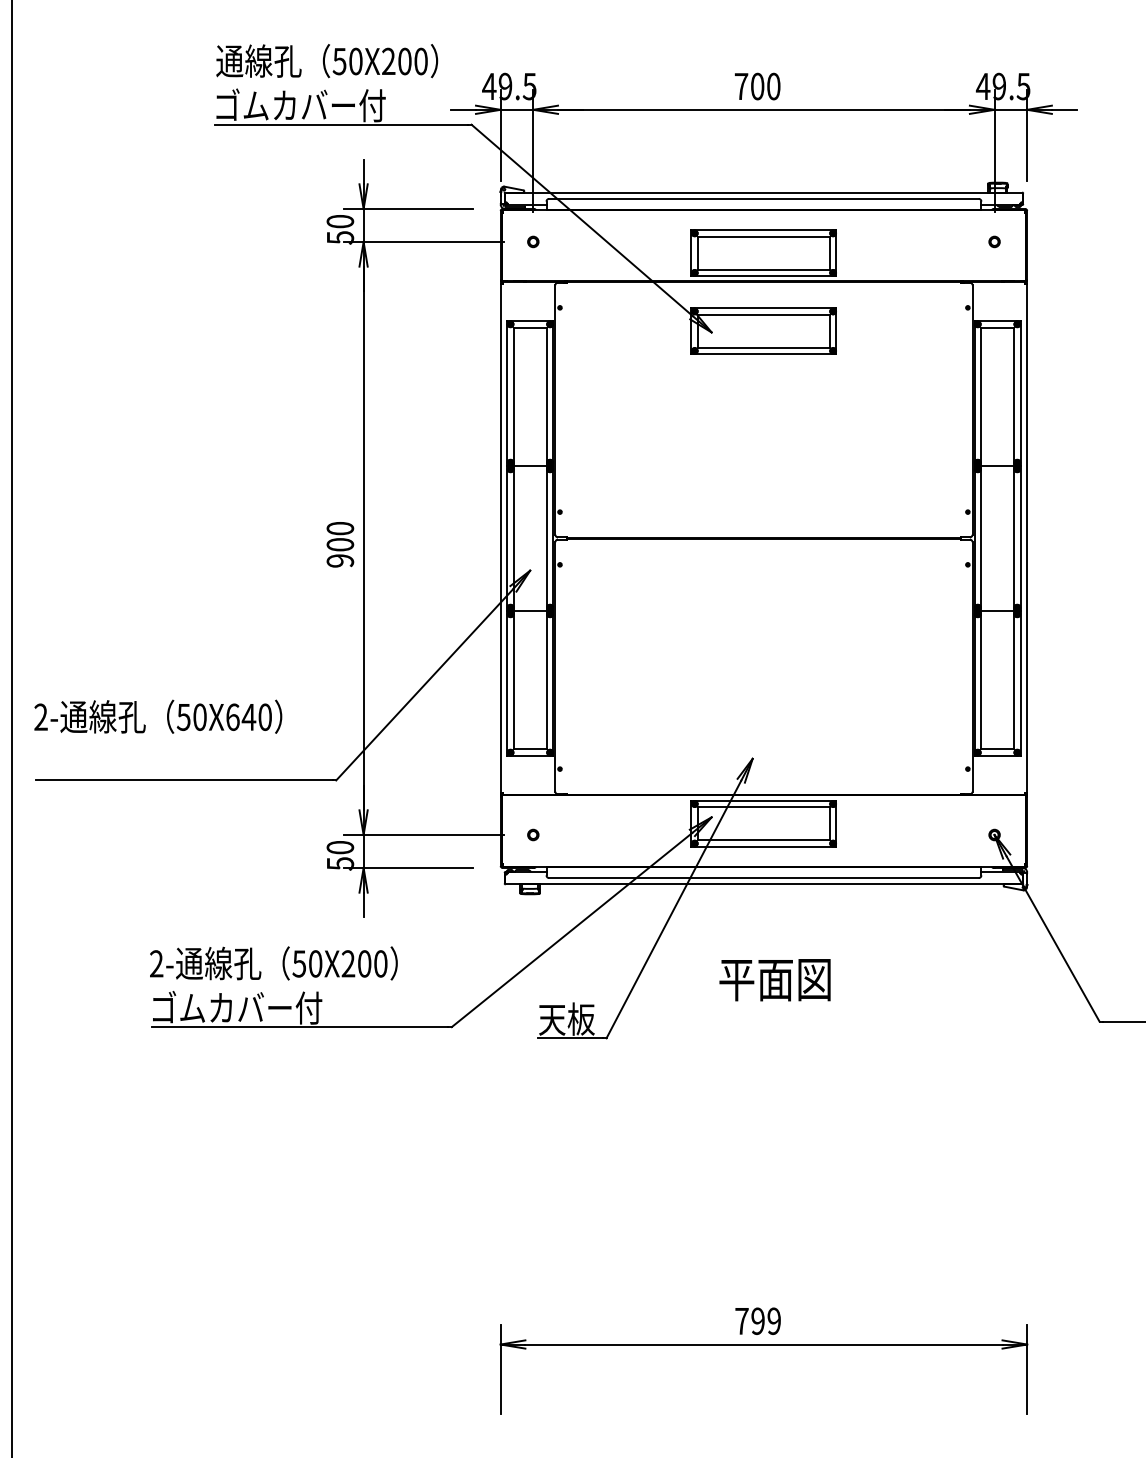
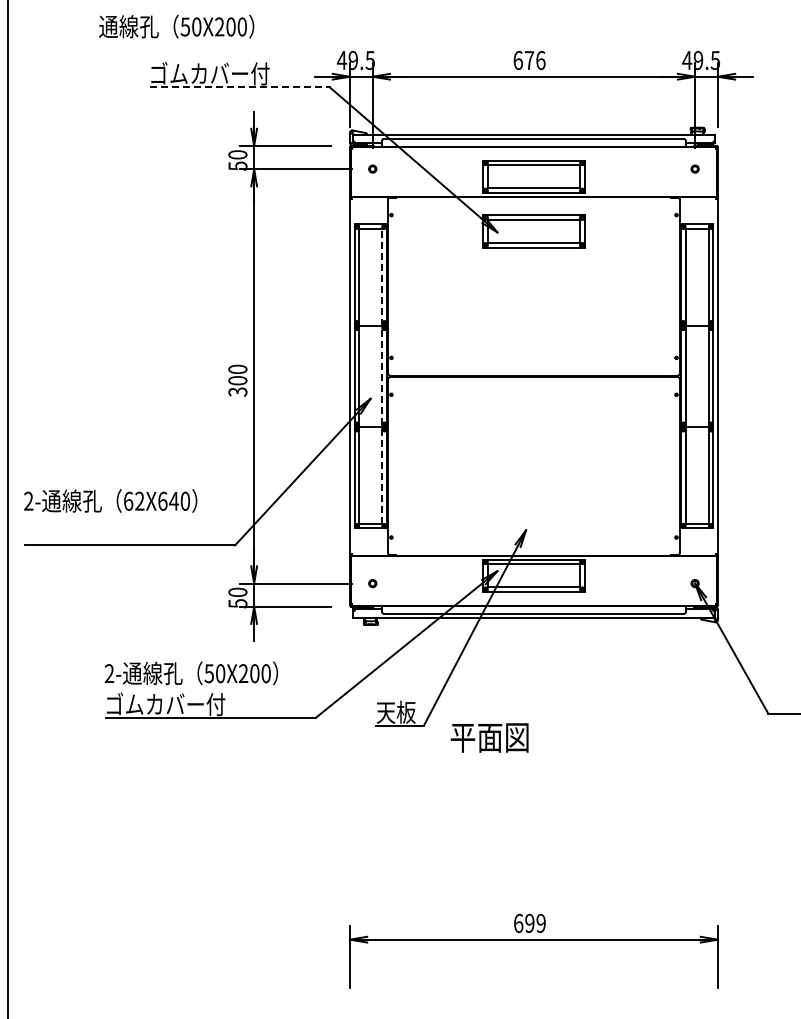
text: (326, 60) -> (176, 26), moved
text: (757, 86) -> (529, 60), 700 -> 676
line: (342, 125) -> (239, 87), solid -> dashed
line: (547, 537) -> (382, 375), solid -> dashed
text: (339, 560) -> (237, 391), 900 -> 300
text: (190, 716) -> (133, 500), 50X640 -> 62X640
text: (774, 979) -> (489, 737), moved
text: (741, 1319) -> (518, 922), 799 -> 699

